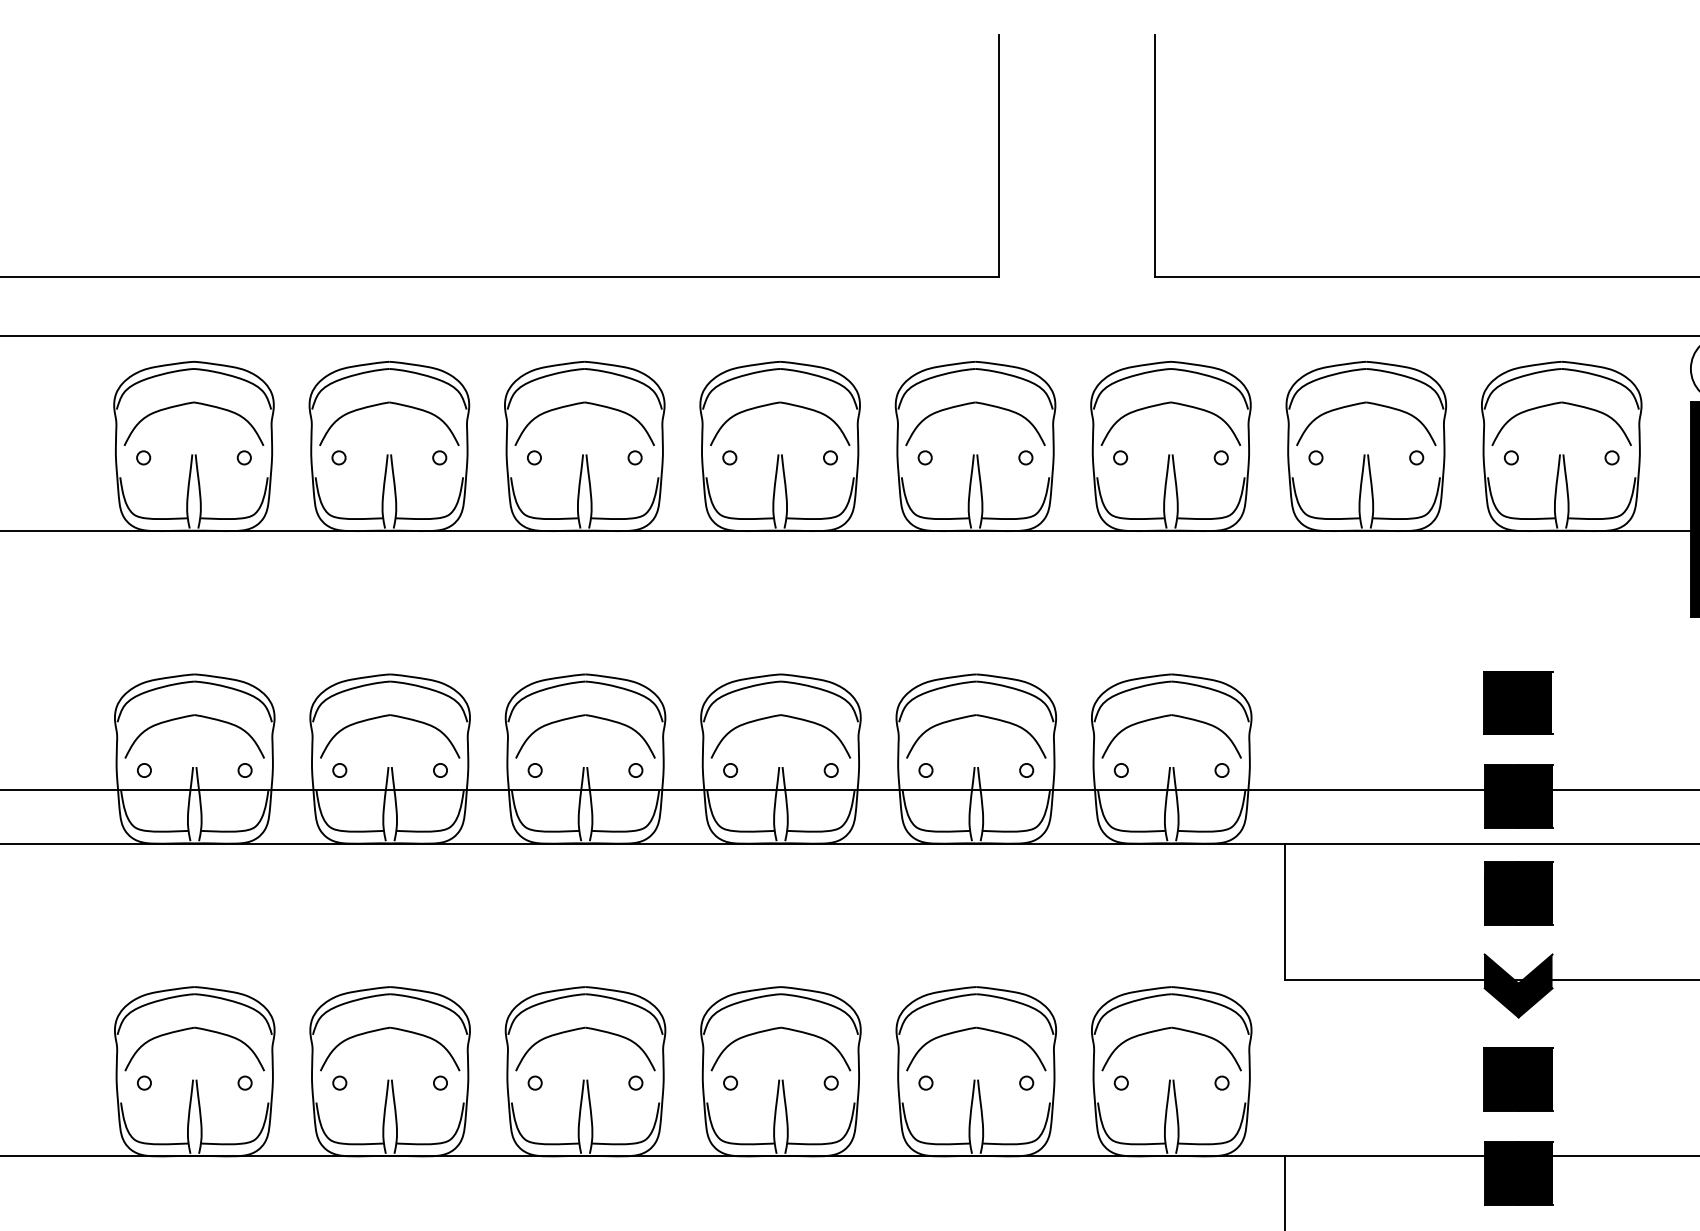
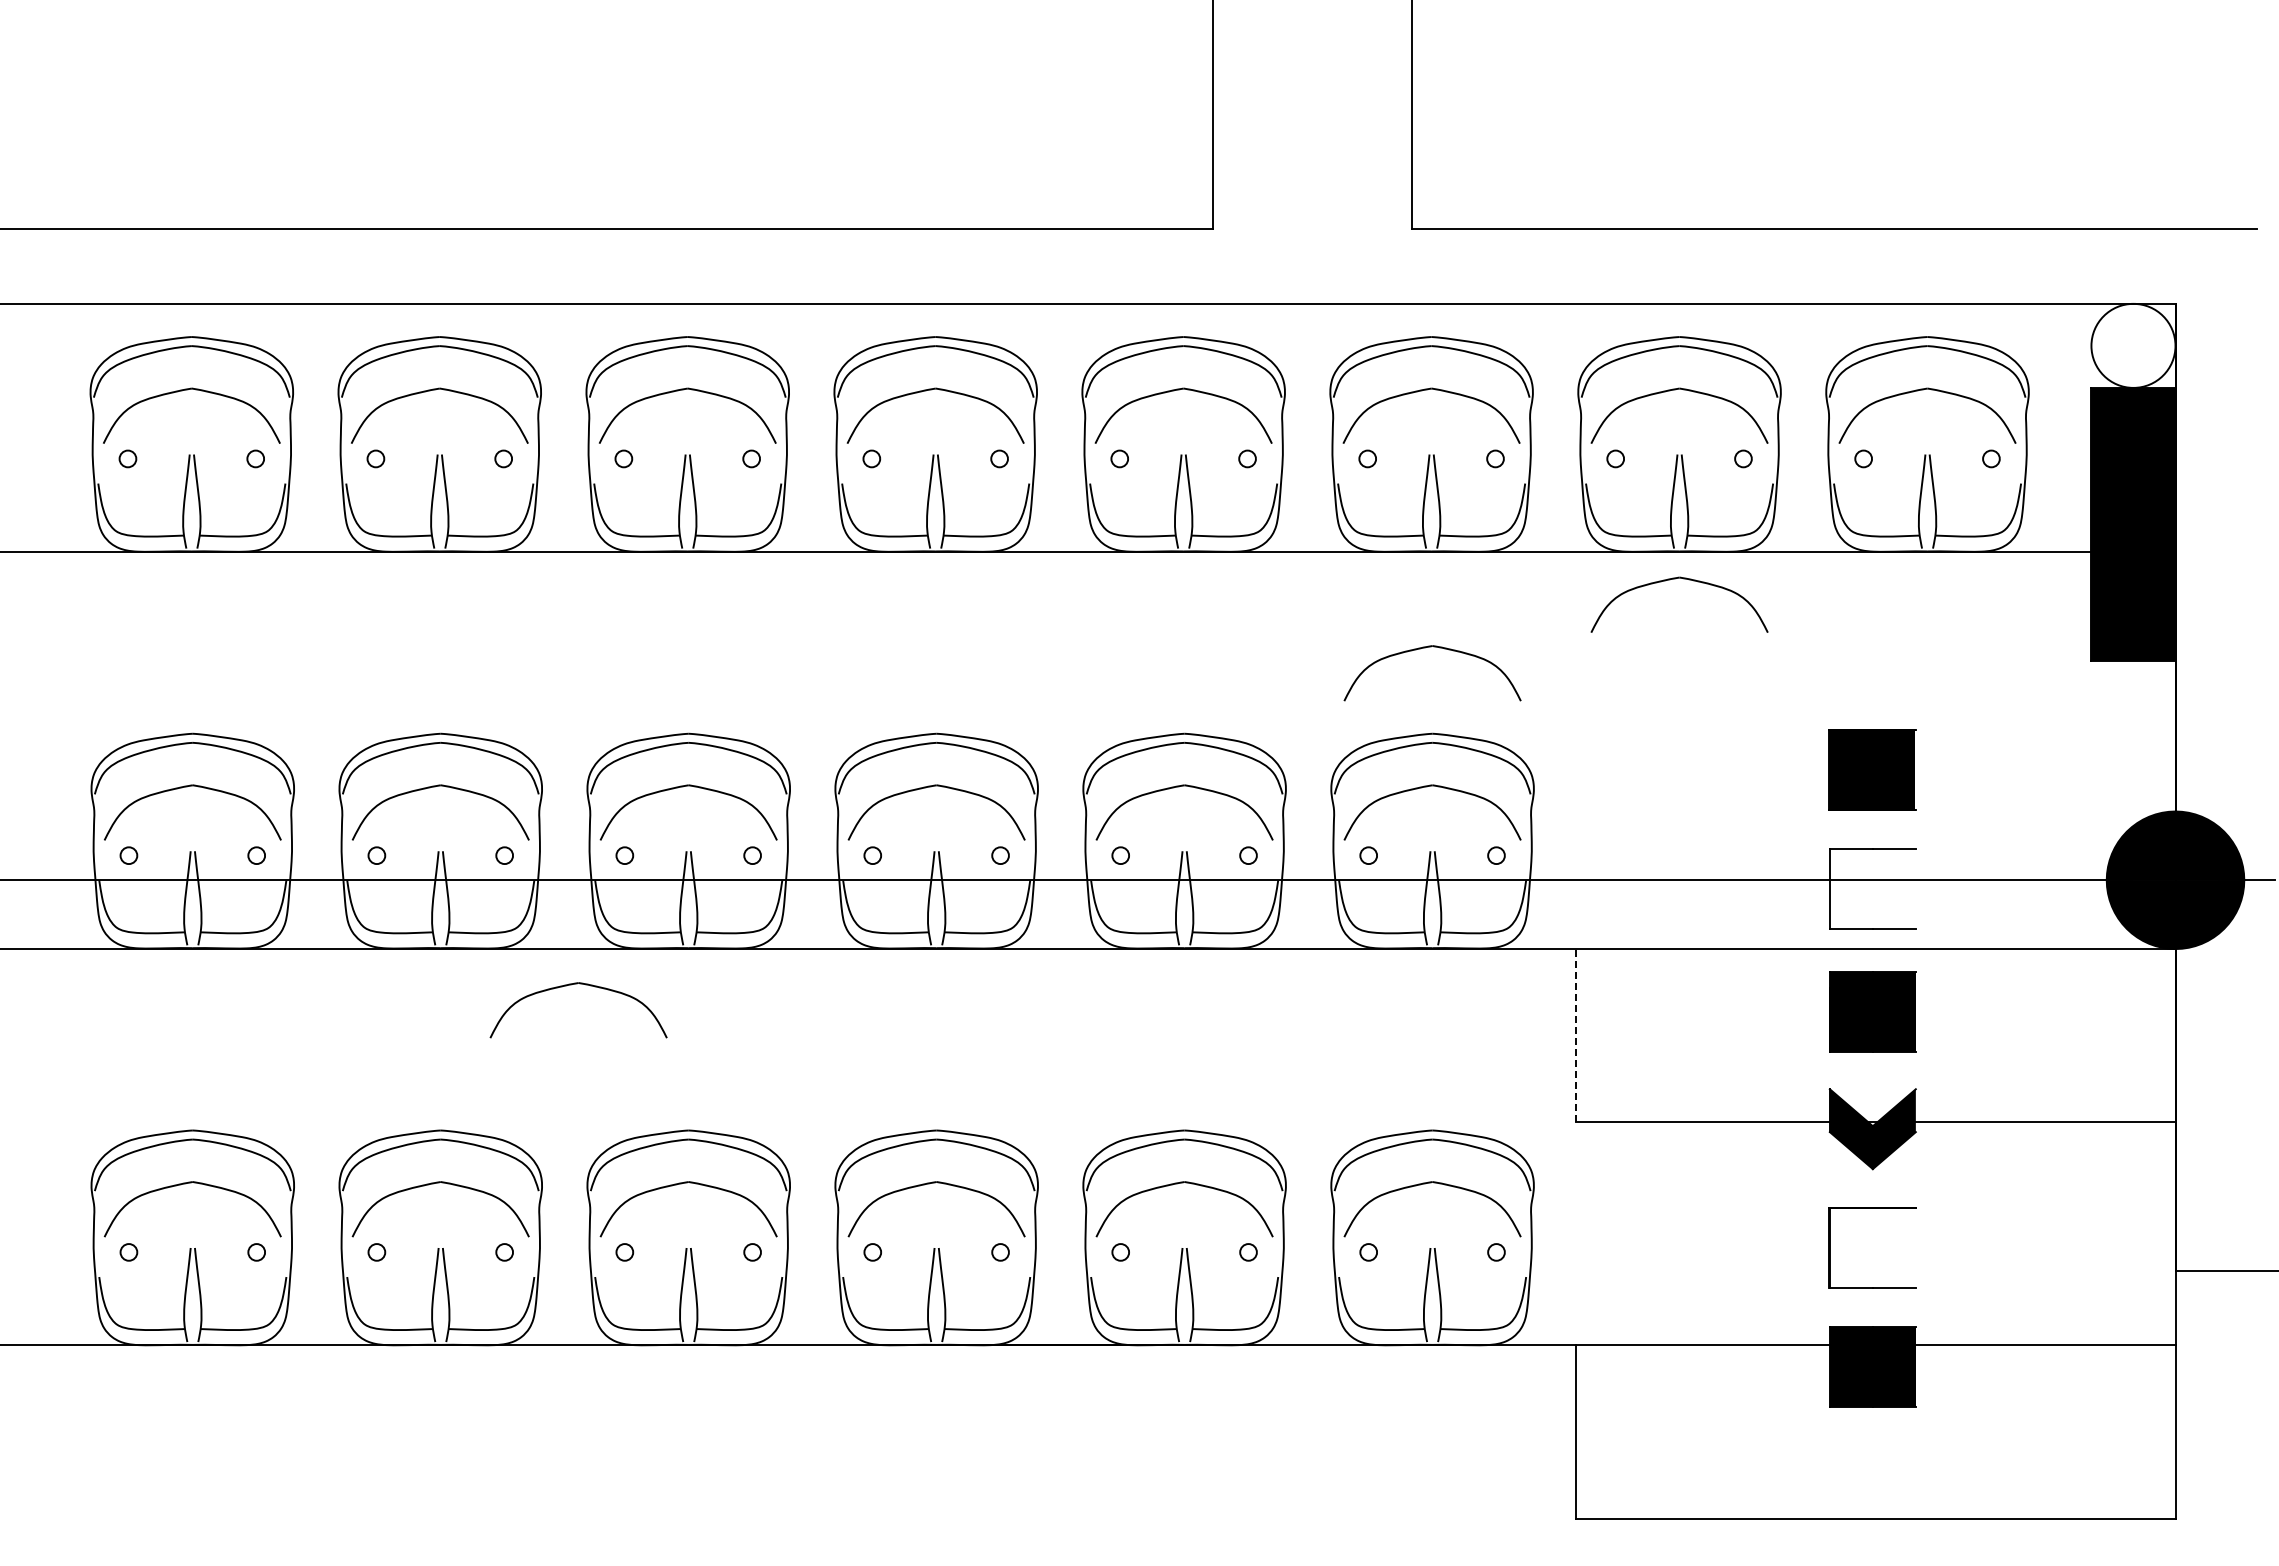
part: (1363, 552) -> (1675, 579), added
part: (1166, 607) -> (1425, 648), added
fill: (1518, 796) -> (1872, 888), removed
part: (493, 872) -> (571, 985), added
line: (1285, 912) -> (1576, 1035), solid -> dashed
fill: (1518, 1079) -> (1872, 1247), removed

